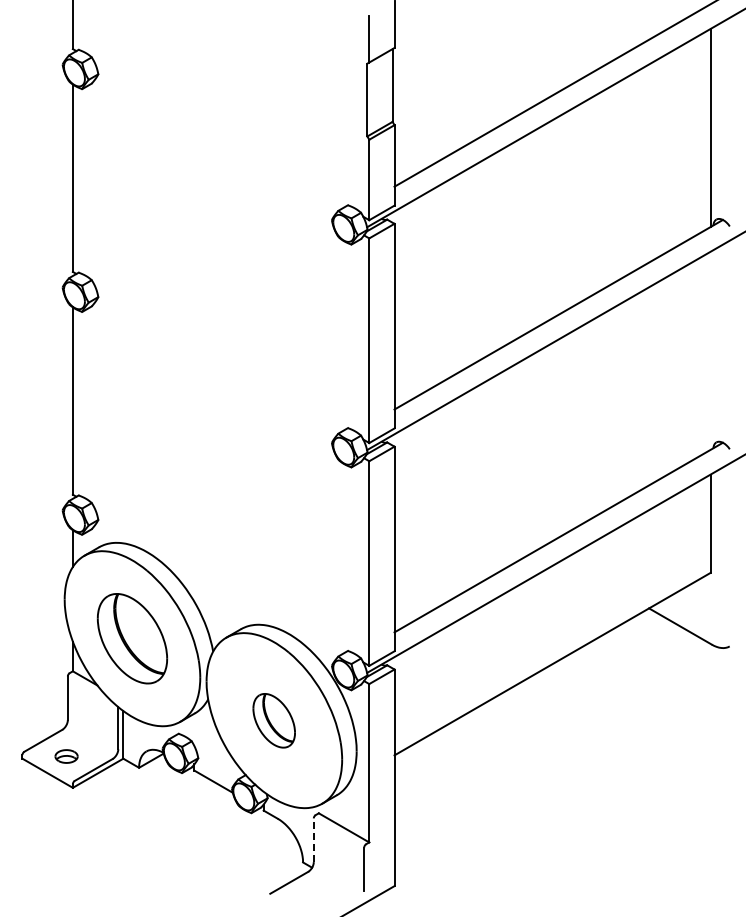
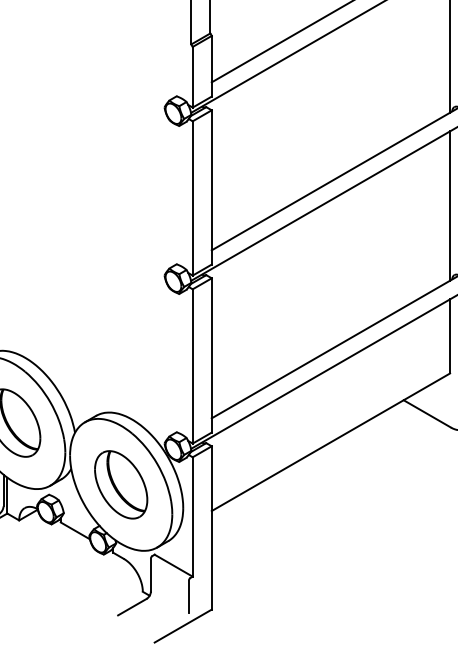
line: (710, 350) -> (449, 205), added
part: (273, 720) -> (120, 484), size x1.67
line: (313, 840) -> (150, 575), dashed -> solid

